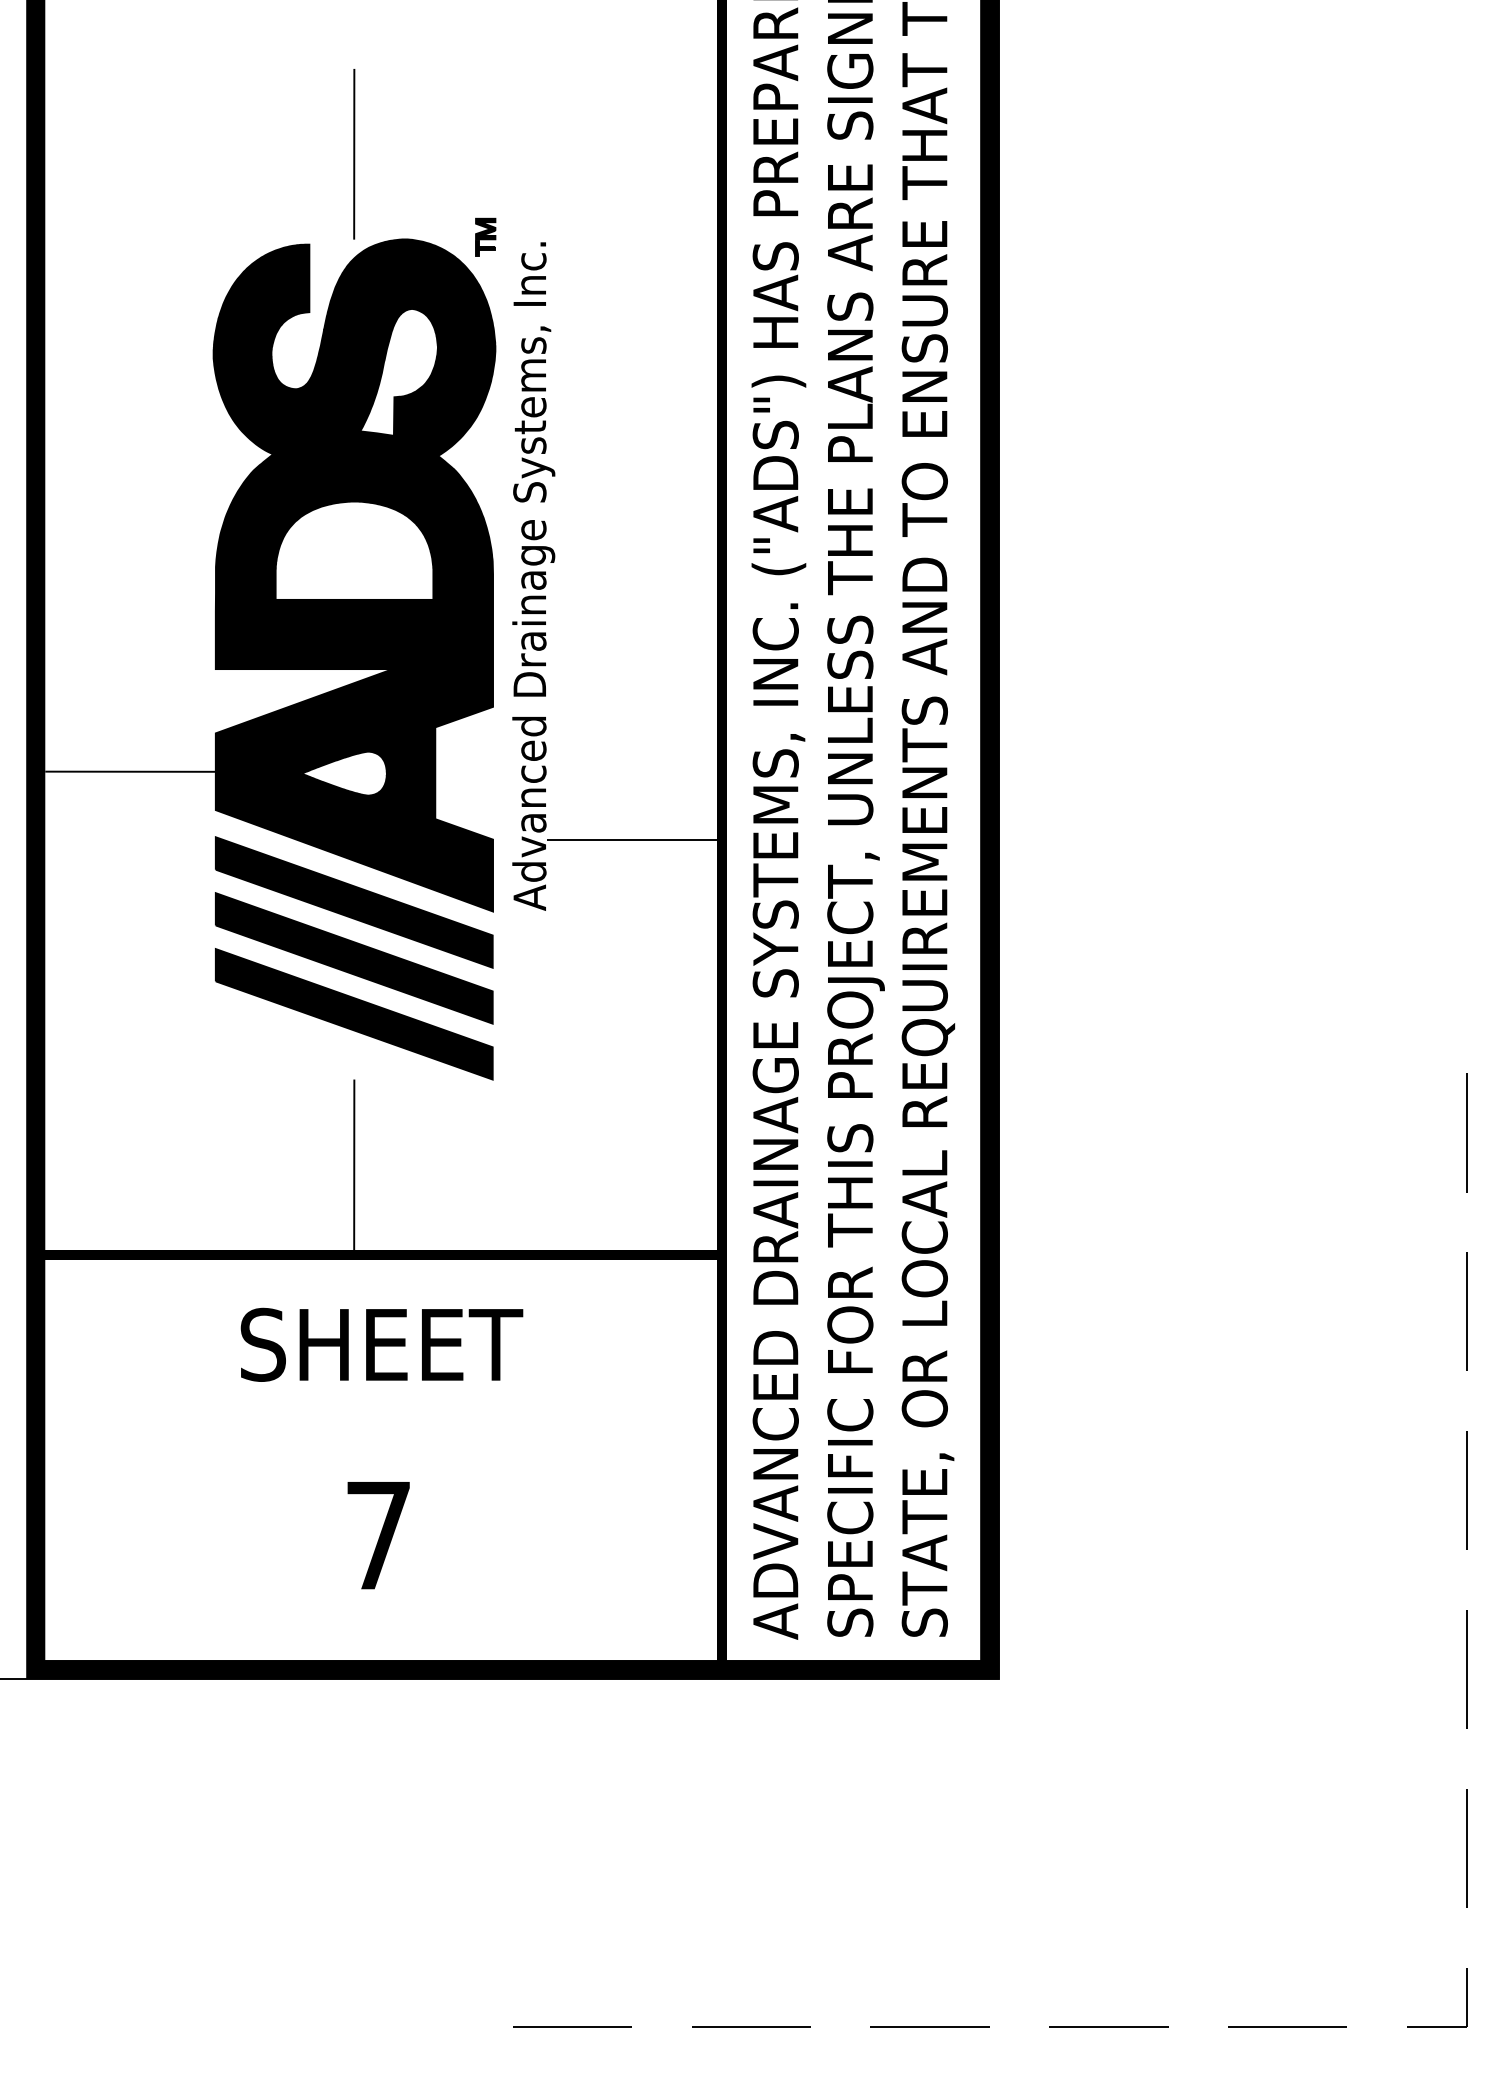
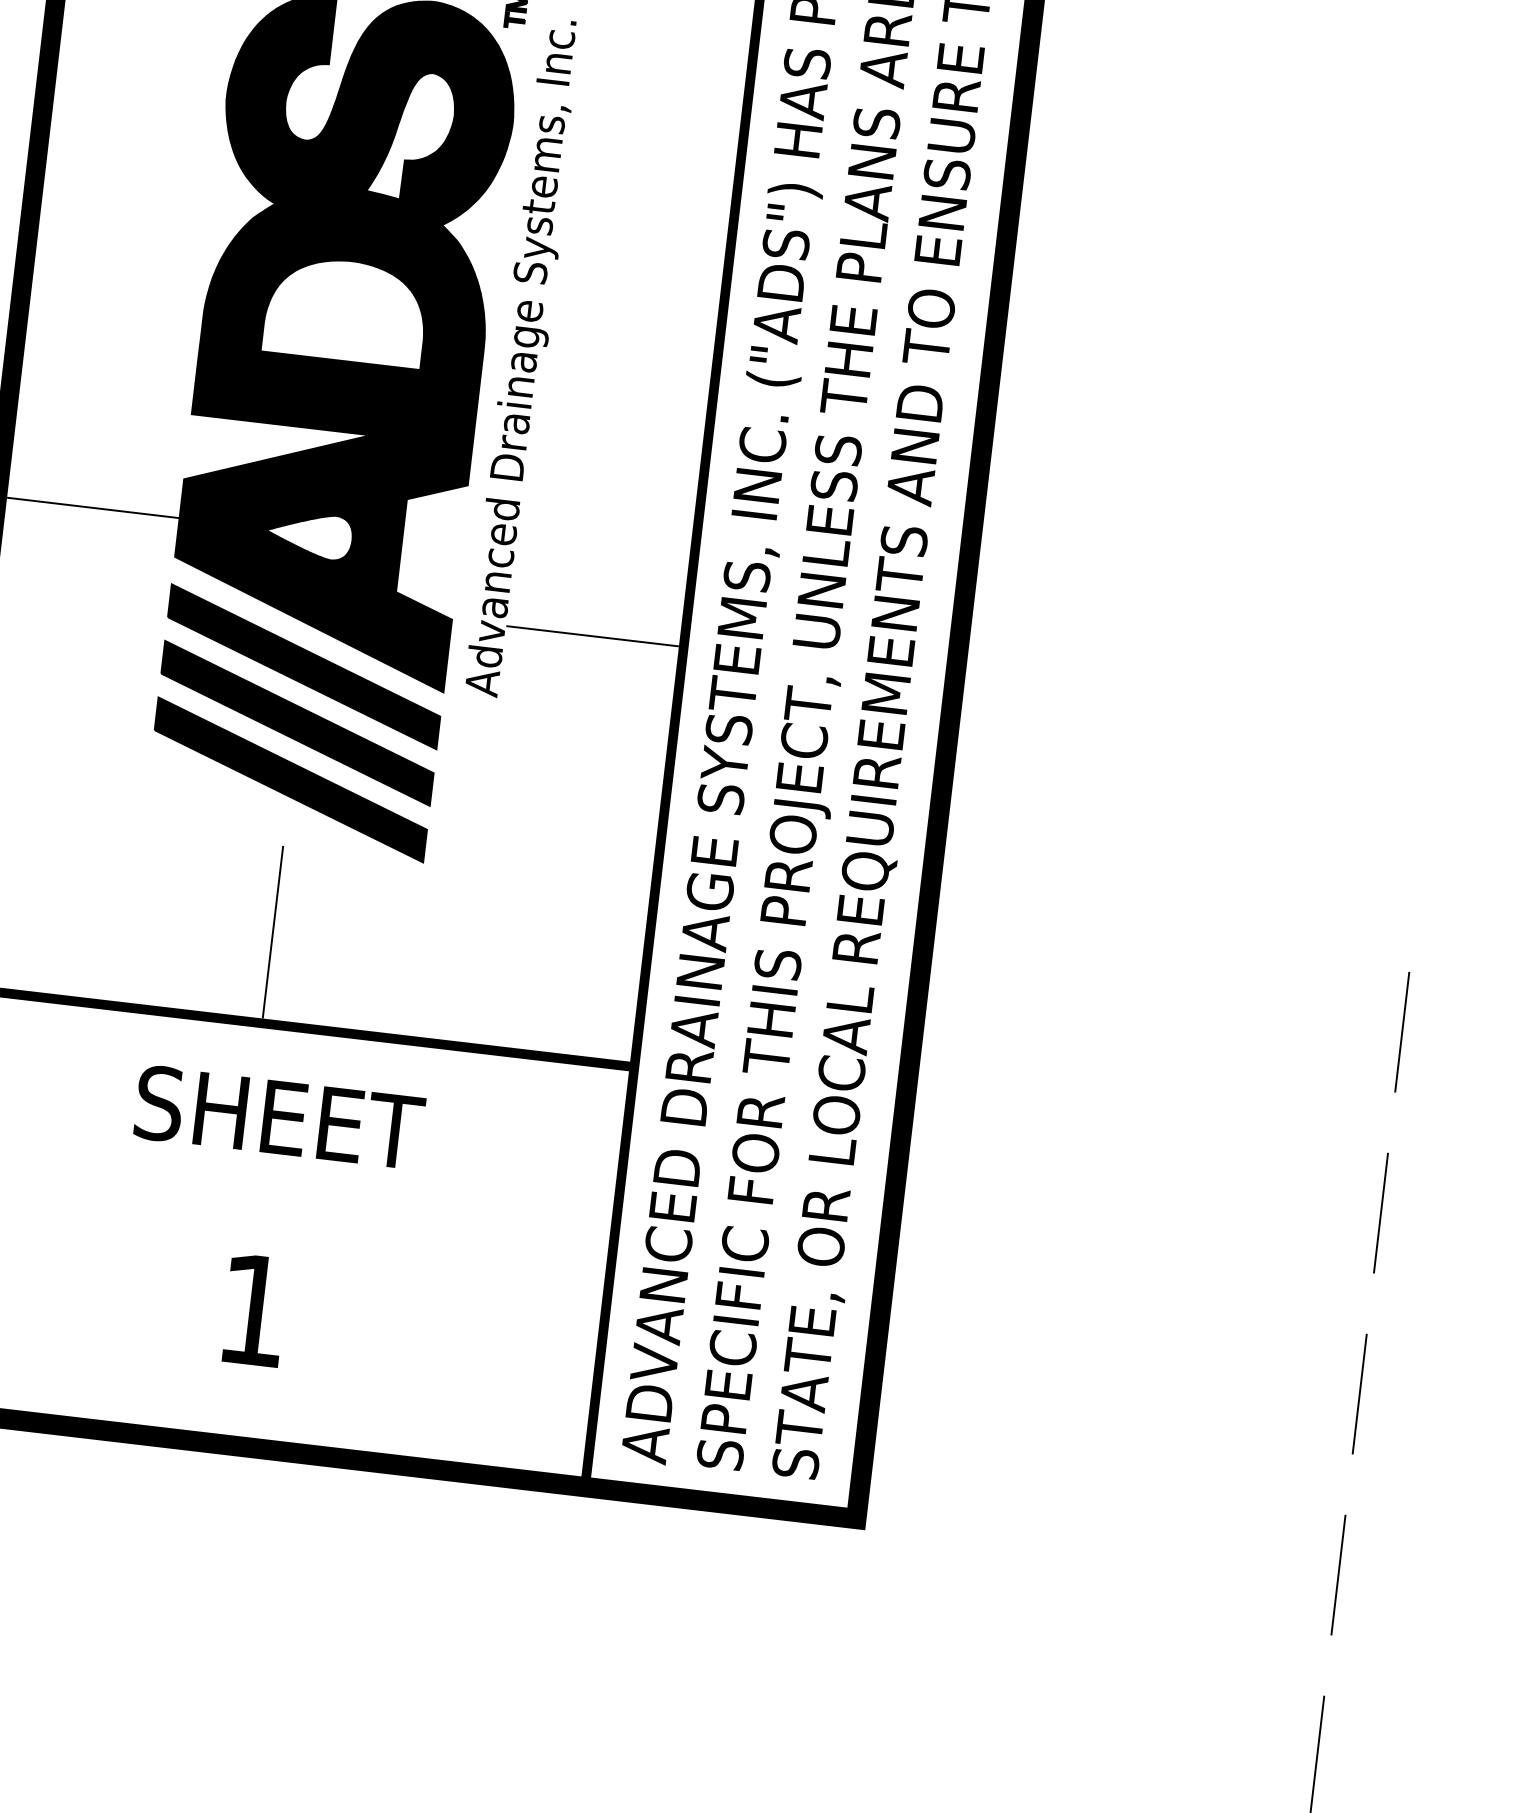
text: (378, 1535) -> (253, 1310), 7 -> 1

